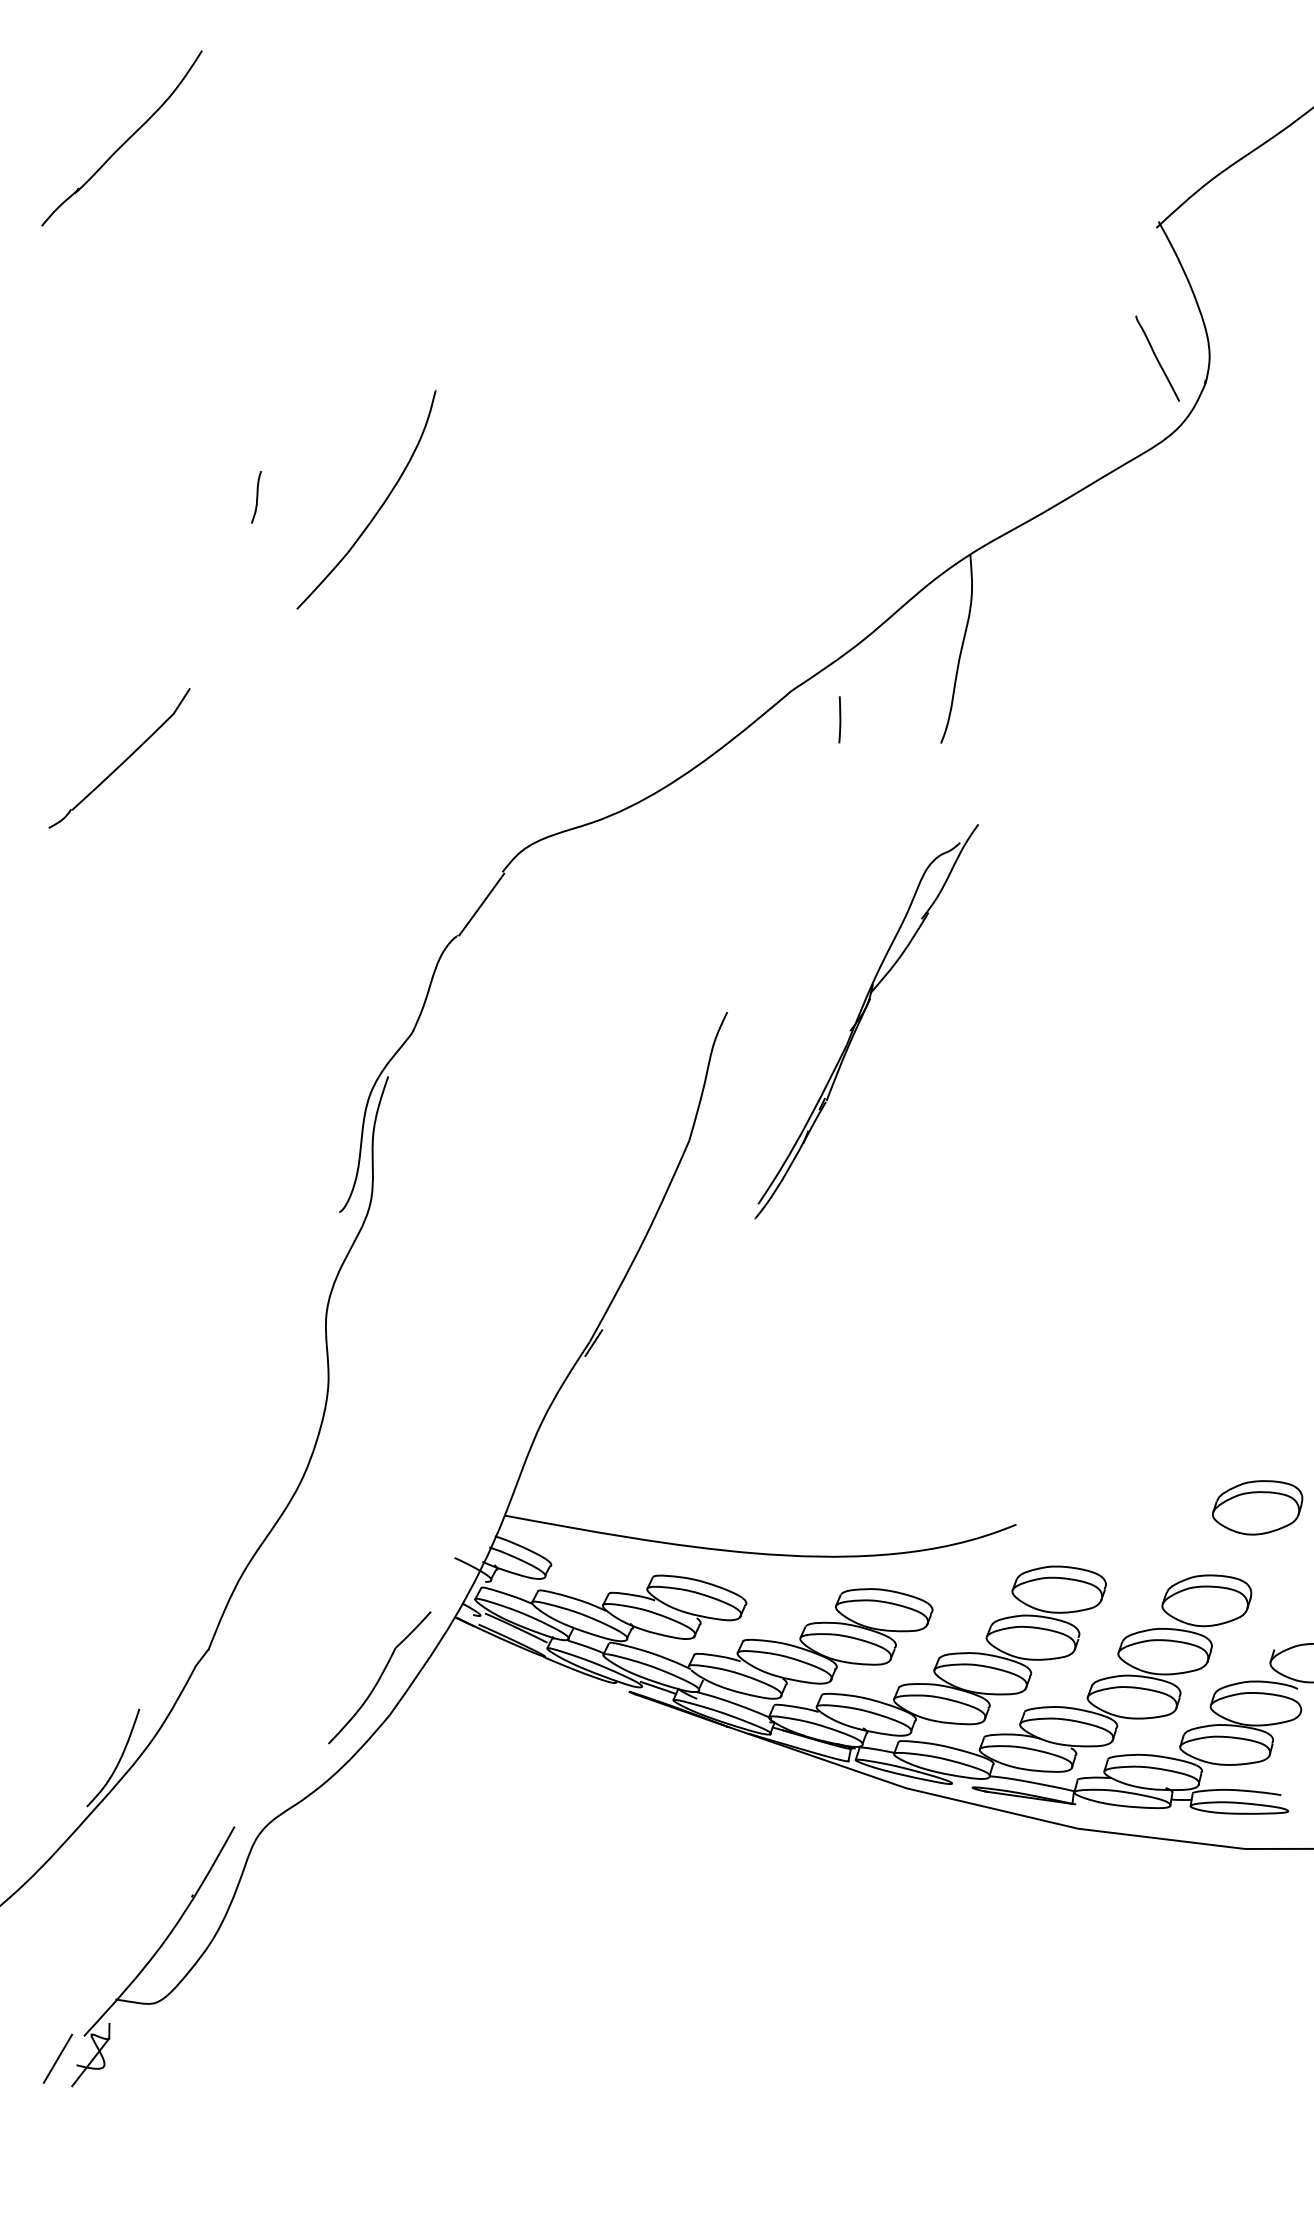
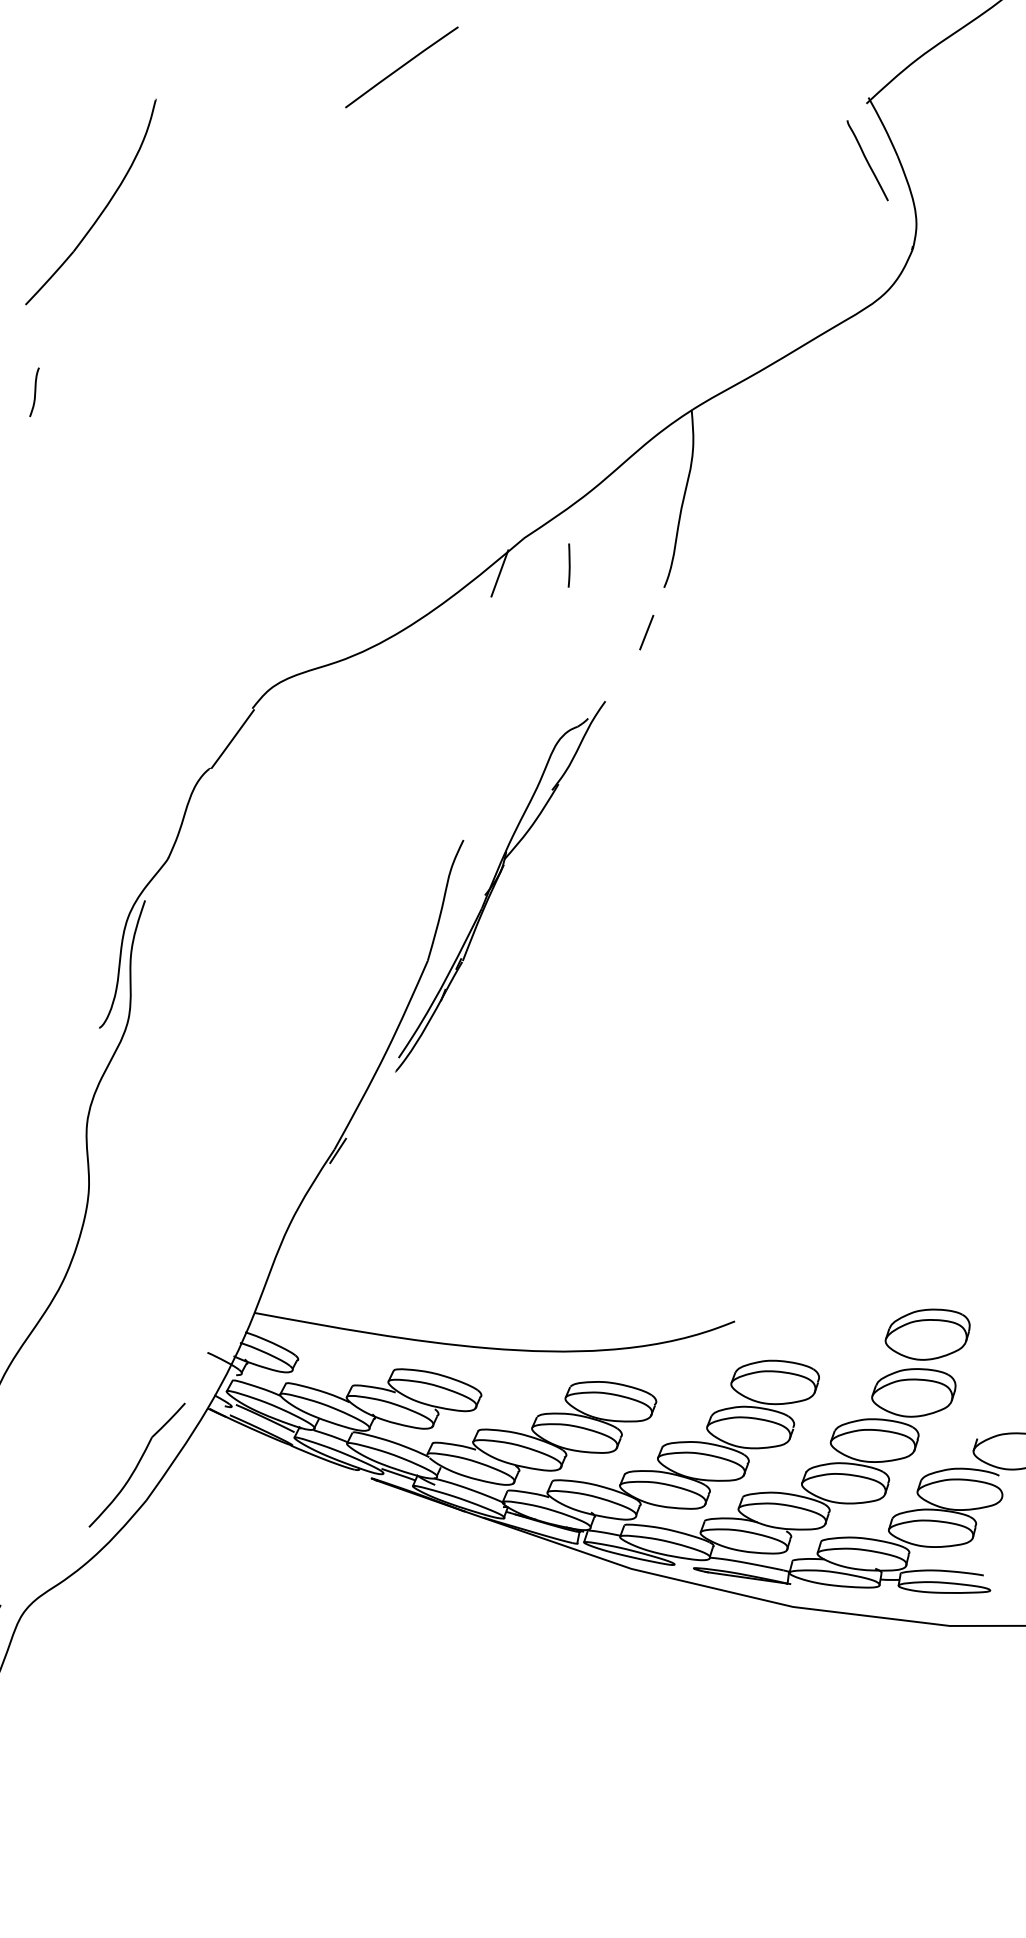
line: (661, 188) -> (401, 66), added
line: (1157, 358) -> (867, 160), moved
curve: (256, 497) -> (34, 392), moved
part: (379, 507) -> (103, 209), moved
line: (765, 727) -> (499, 572), added
line: (922, 790) -> (646, 631), added
part: (866, 1021) -> (500, 886), moved
part: (1257, 1507) -> (927, 1334), moved

